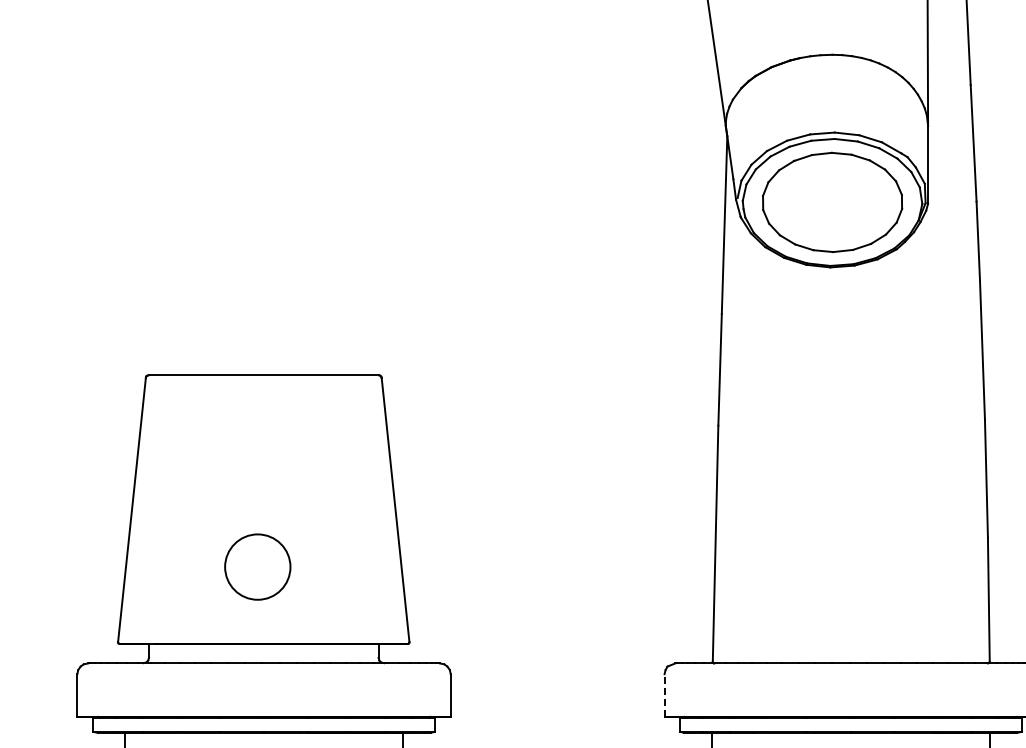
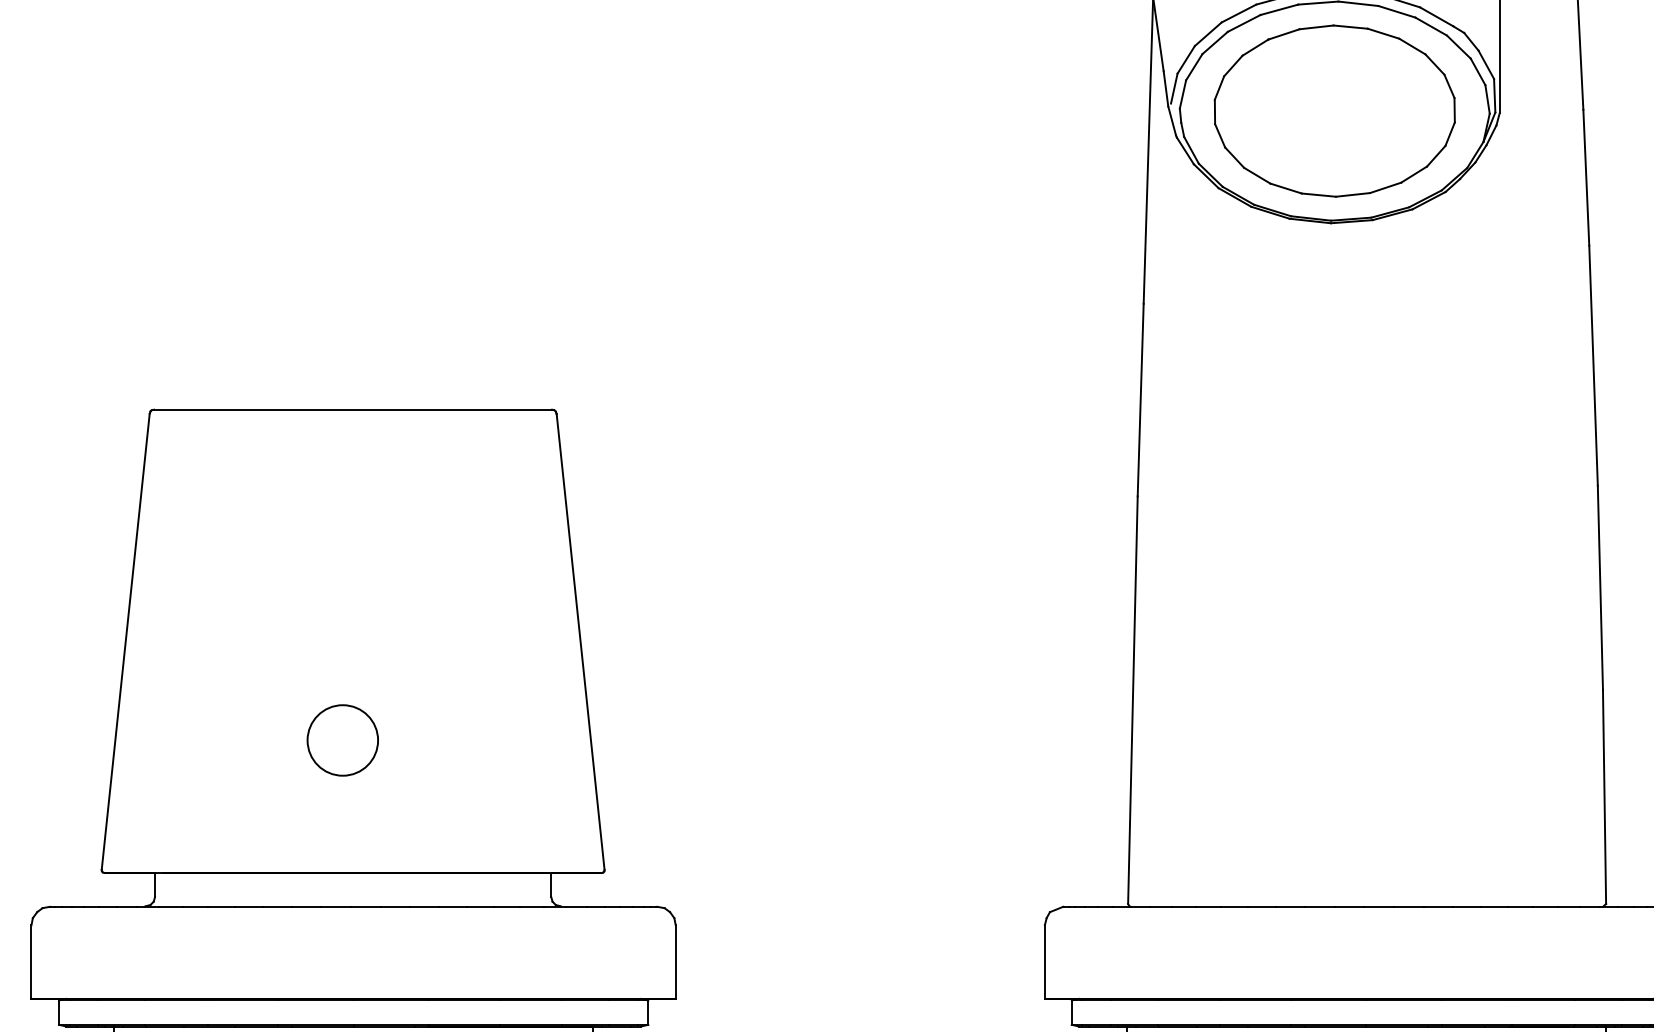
circle: (257, 566) -> (342, 739), size x0.62
line: (664, 695) -> (1044, 962), dashed -> solid

